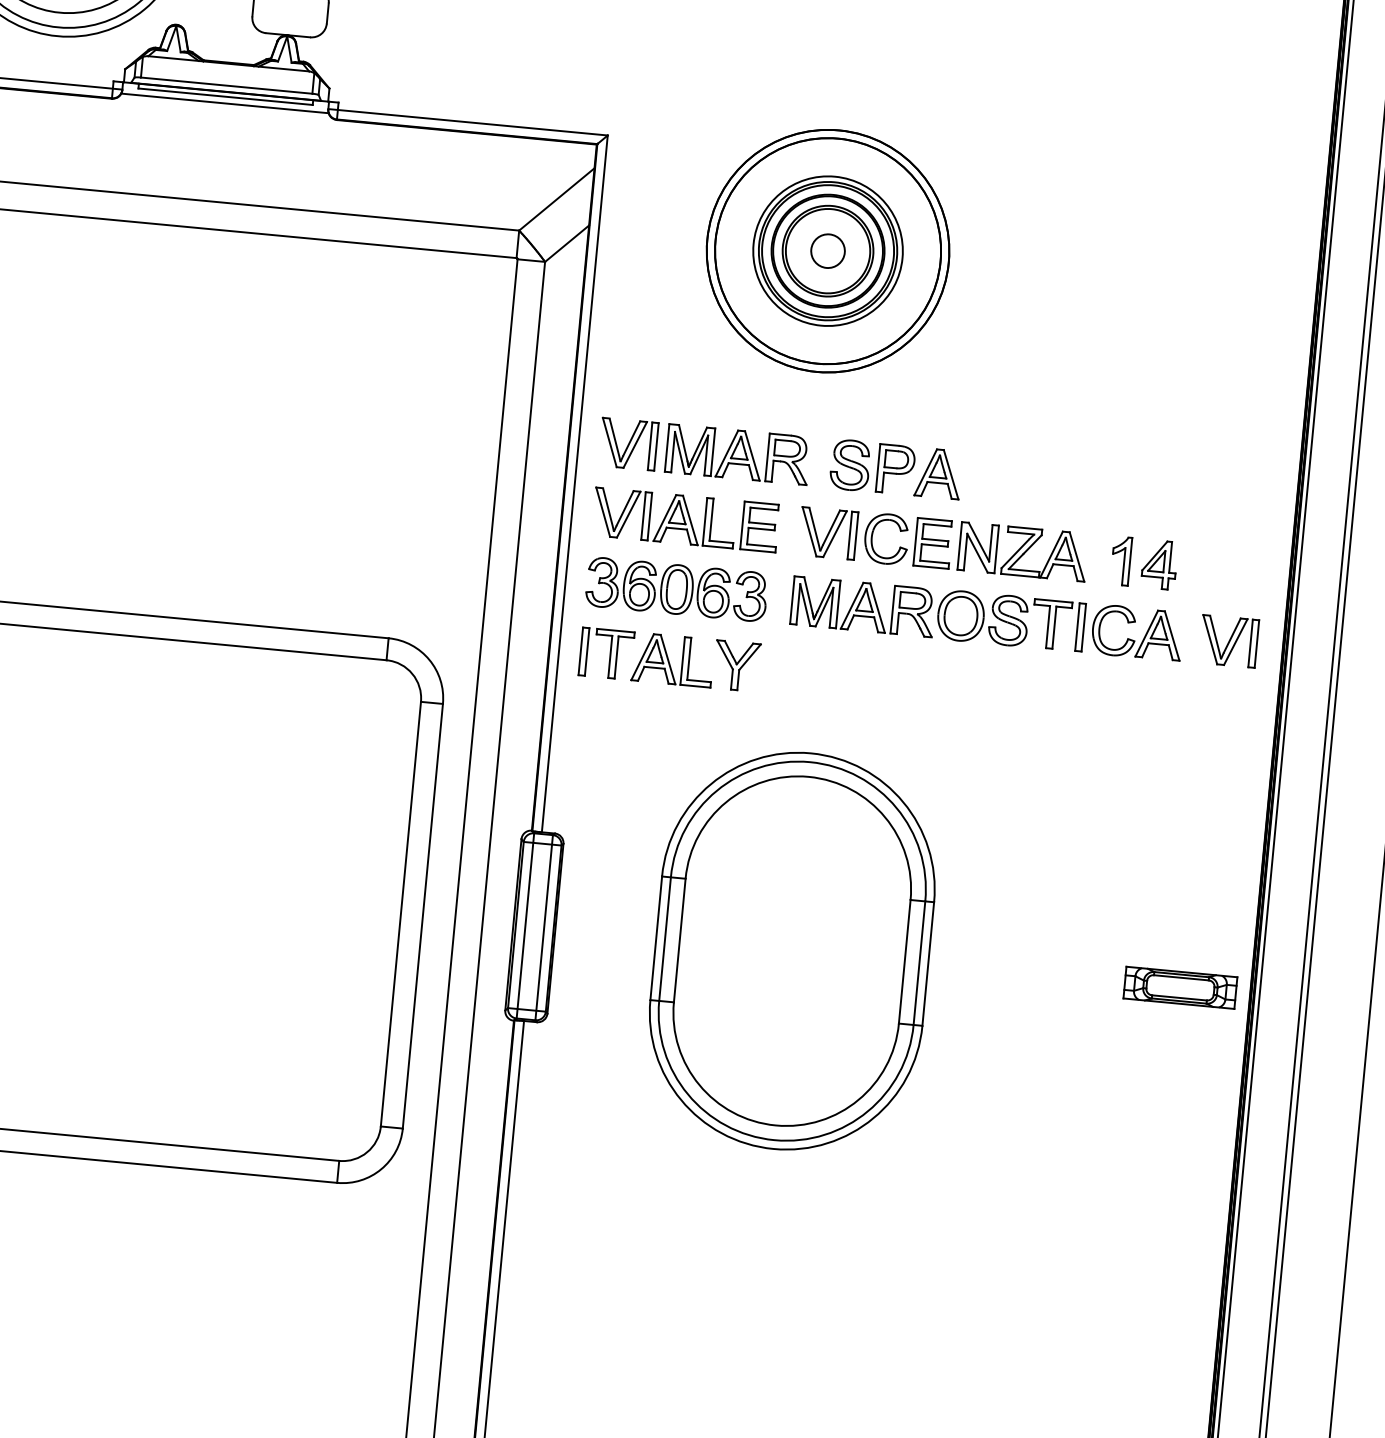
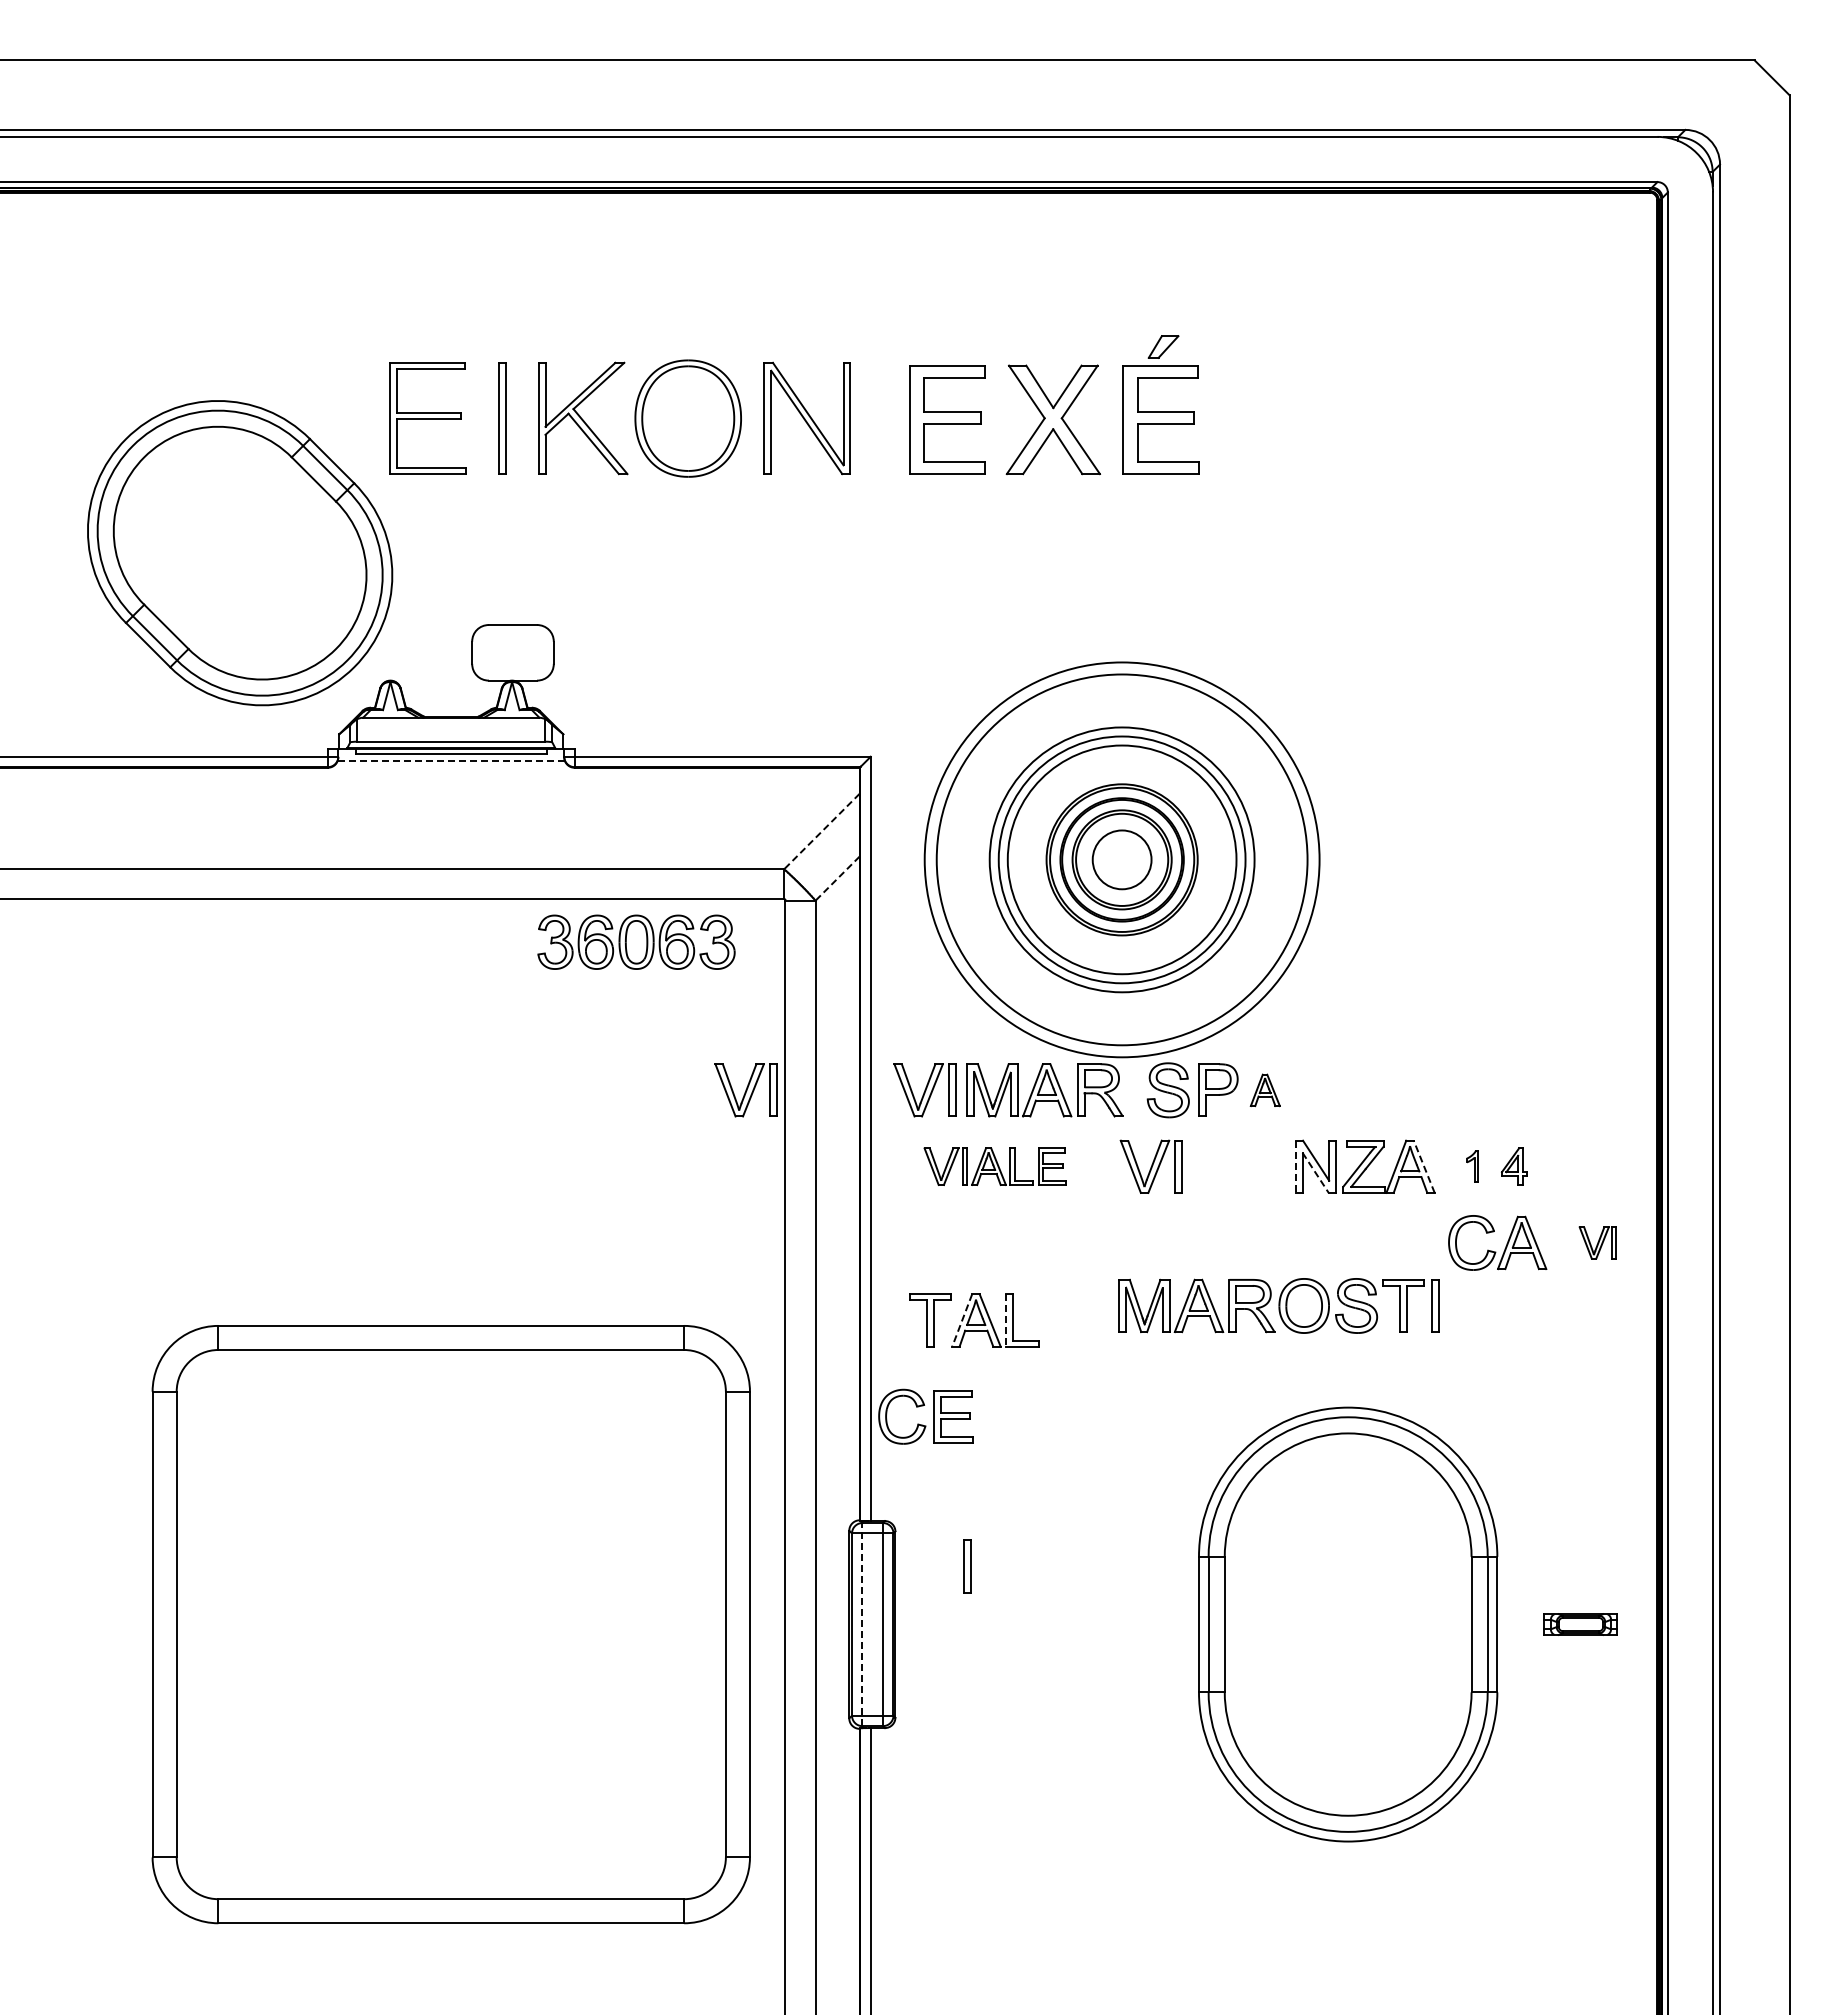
line: (225, 103) -> (451, 761), solid -> dashed
line: (556, 199) -> (821, 831), solid -> dashed
line: (566, 243) -> (837, 878), solid -> dashed
circle: (827, 250) -> (1121, 859), size x1.4
circle: (827, 250) -> (1121, 859), size x1.4
circle: (827, 250) -> (1121, 859), size x1.6
circle: (827, 250) -> (1121, 859), size x1.6
part: (464, 428) -> (745, 1090), added
part: (938, 473) -> (1265, 1090), size x0.6
part: (685, 519) -> (994, 1166), size x0.7
part: (915, 541) -> (933, 1416), moved
line: (959, 546) -> (1295, 1167), solid -> dashed
line: (977, 552) -> (1315, 1172), solid -> dashed
line: (1077, 556) -> (1424, 1166), solid -> dashed
part: (1121, 560) -> (1472, 1166), size x0.6
part: (1159, 564) -> (1514, 1166), size x0.7
part: (676, 588) -> (636, 941), moved
part: (937, 613) -> (1278, 1305), moved
part: (1228, 640) -> (1597, 1242), size x0.6
part: (583, 651) -> (967, 1566), moved
line: (642, 657) -> (962, 1320), solid -> dashed
line: (682, 661) -> (1006, 1320), solid -> dashed
part: (736, 666) -> (1065, 1320), removed
line: (525, 925) -> (862, 1624), solid -> dashed
part: (792, 951) -> (1348, 1624), moved
part: (1180, 987) -> (1580, 1624), size x0.6

